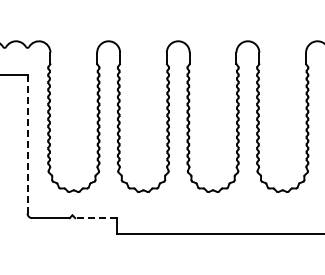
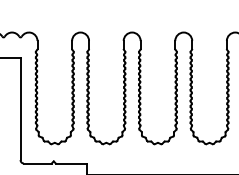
line: (27, 143) -> (20, 108), dashed -> solid
line: (95, 218) -> (70, 163), dashed -> solid

